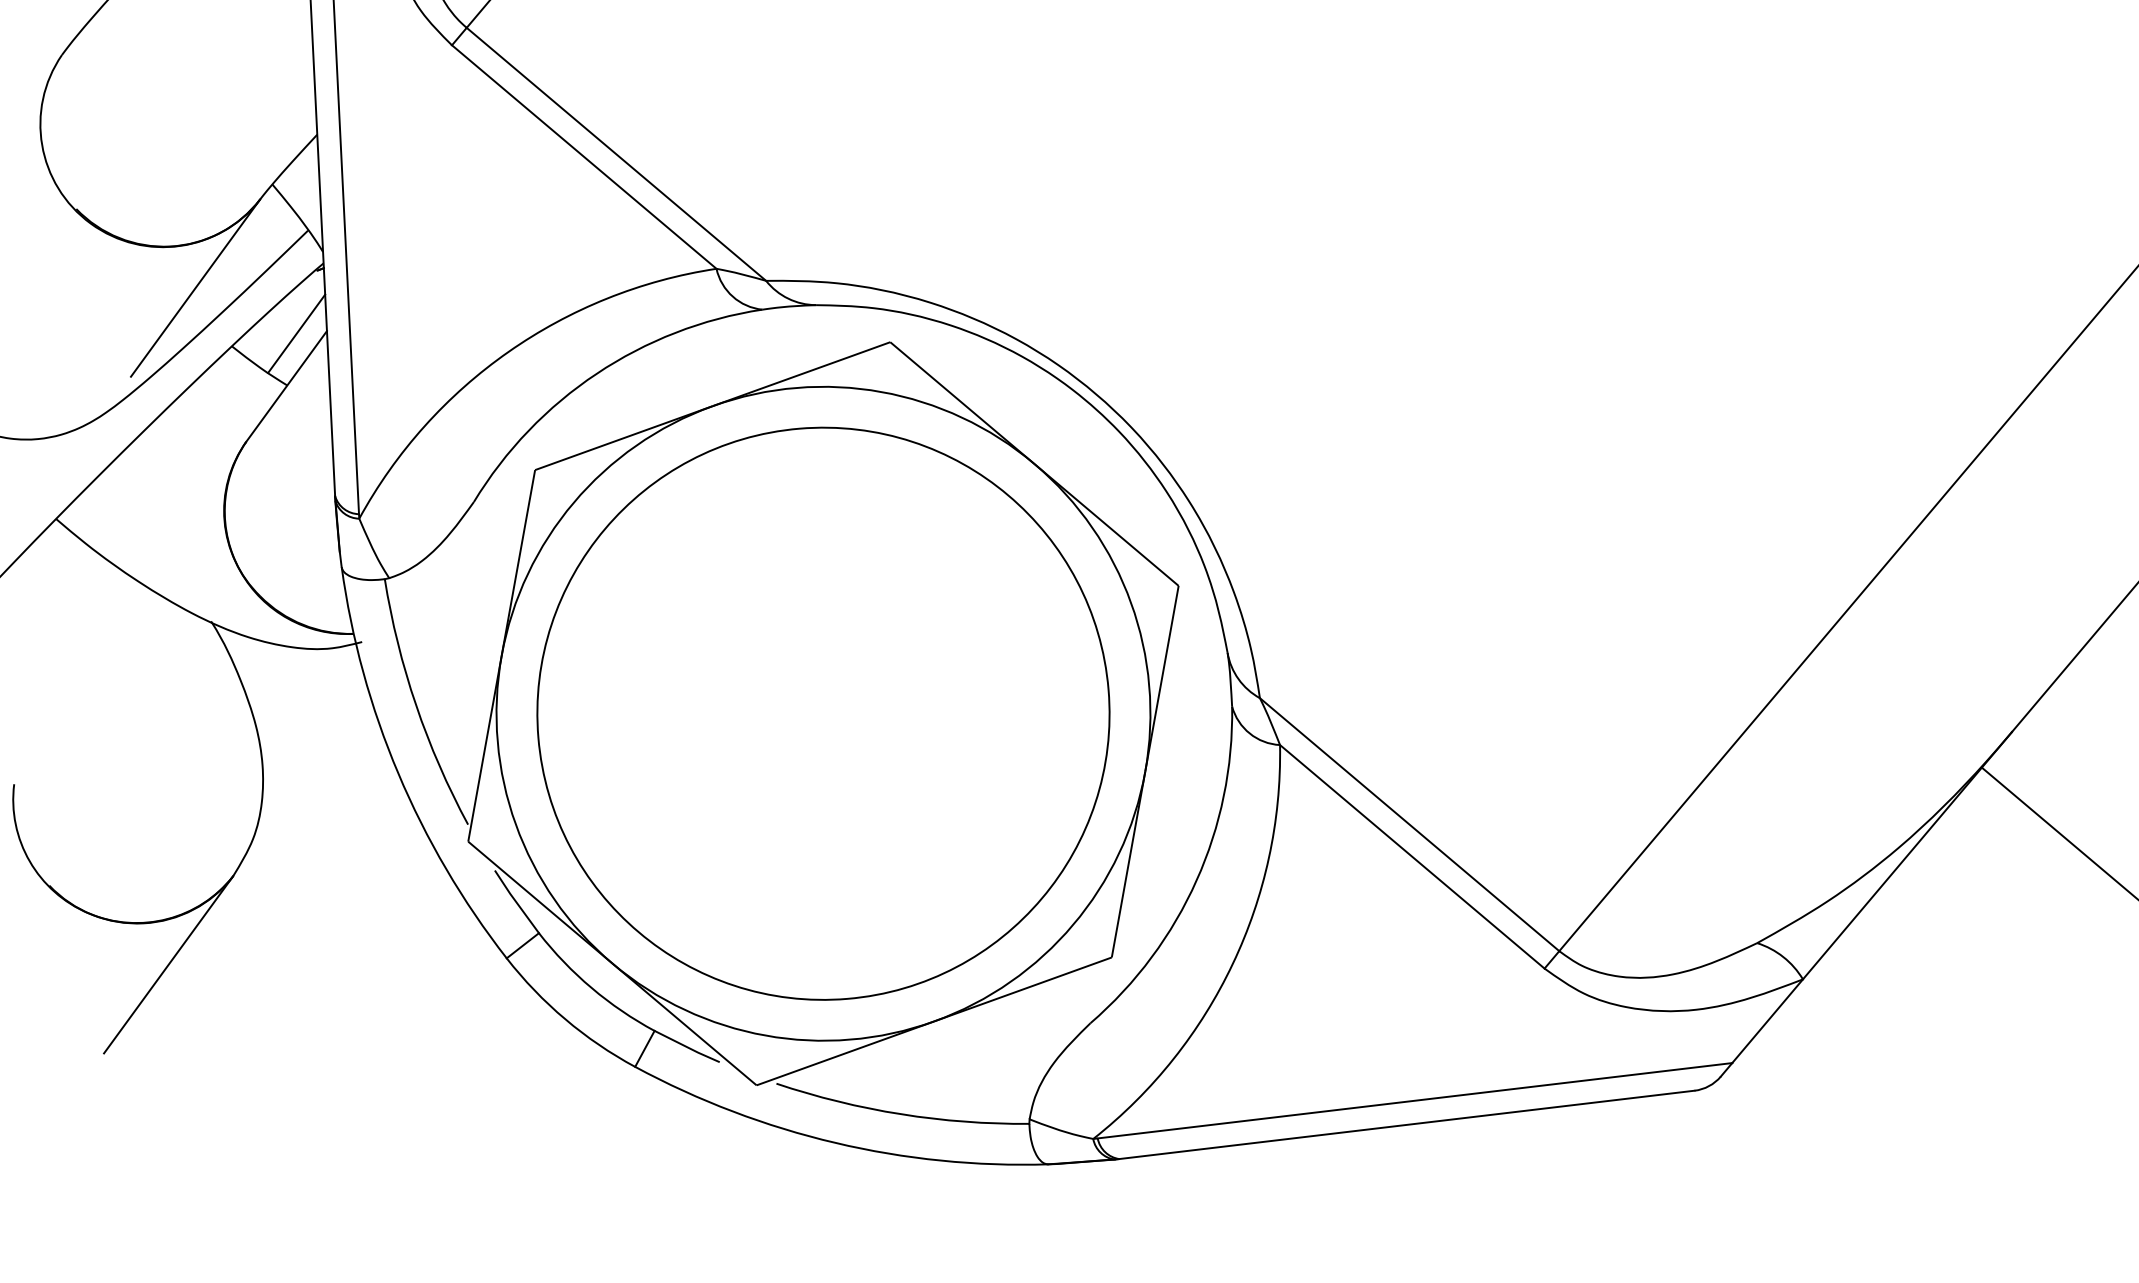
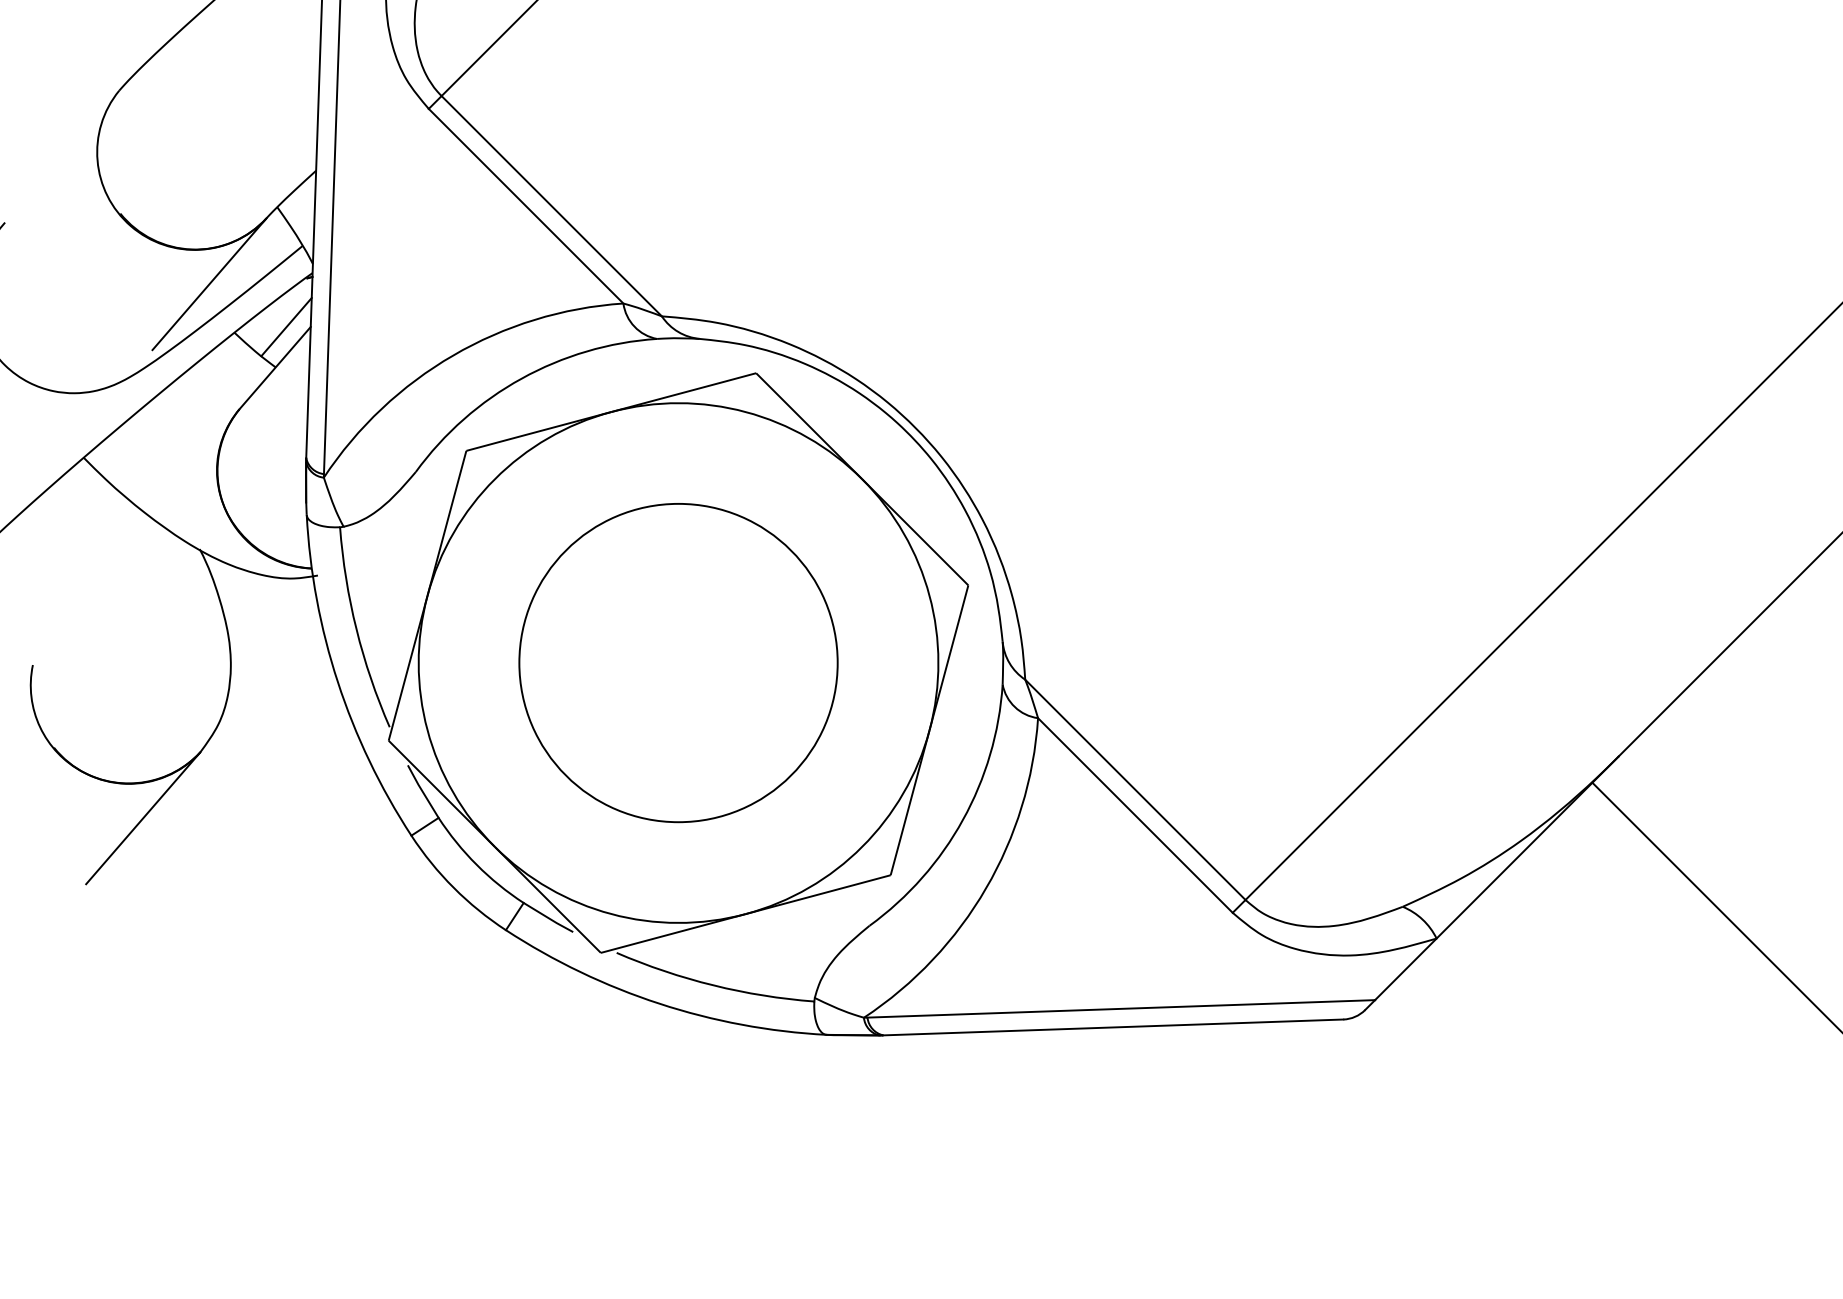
circle: (823, 713) -> (678, 662), size x0.7

